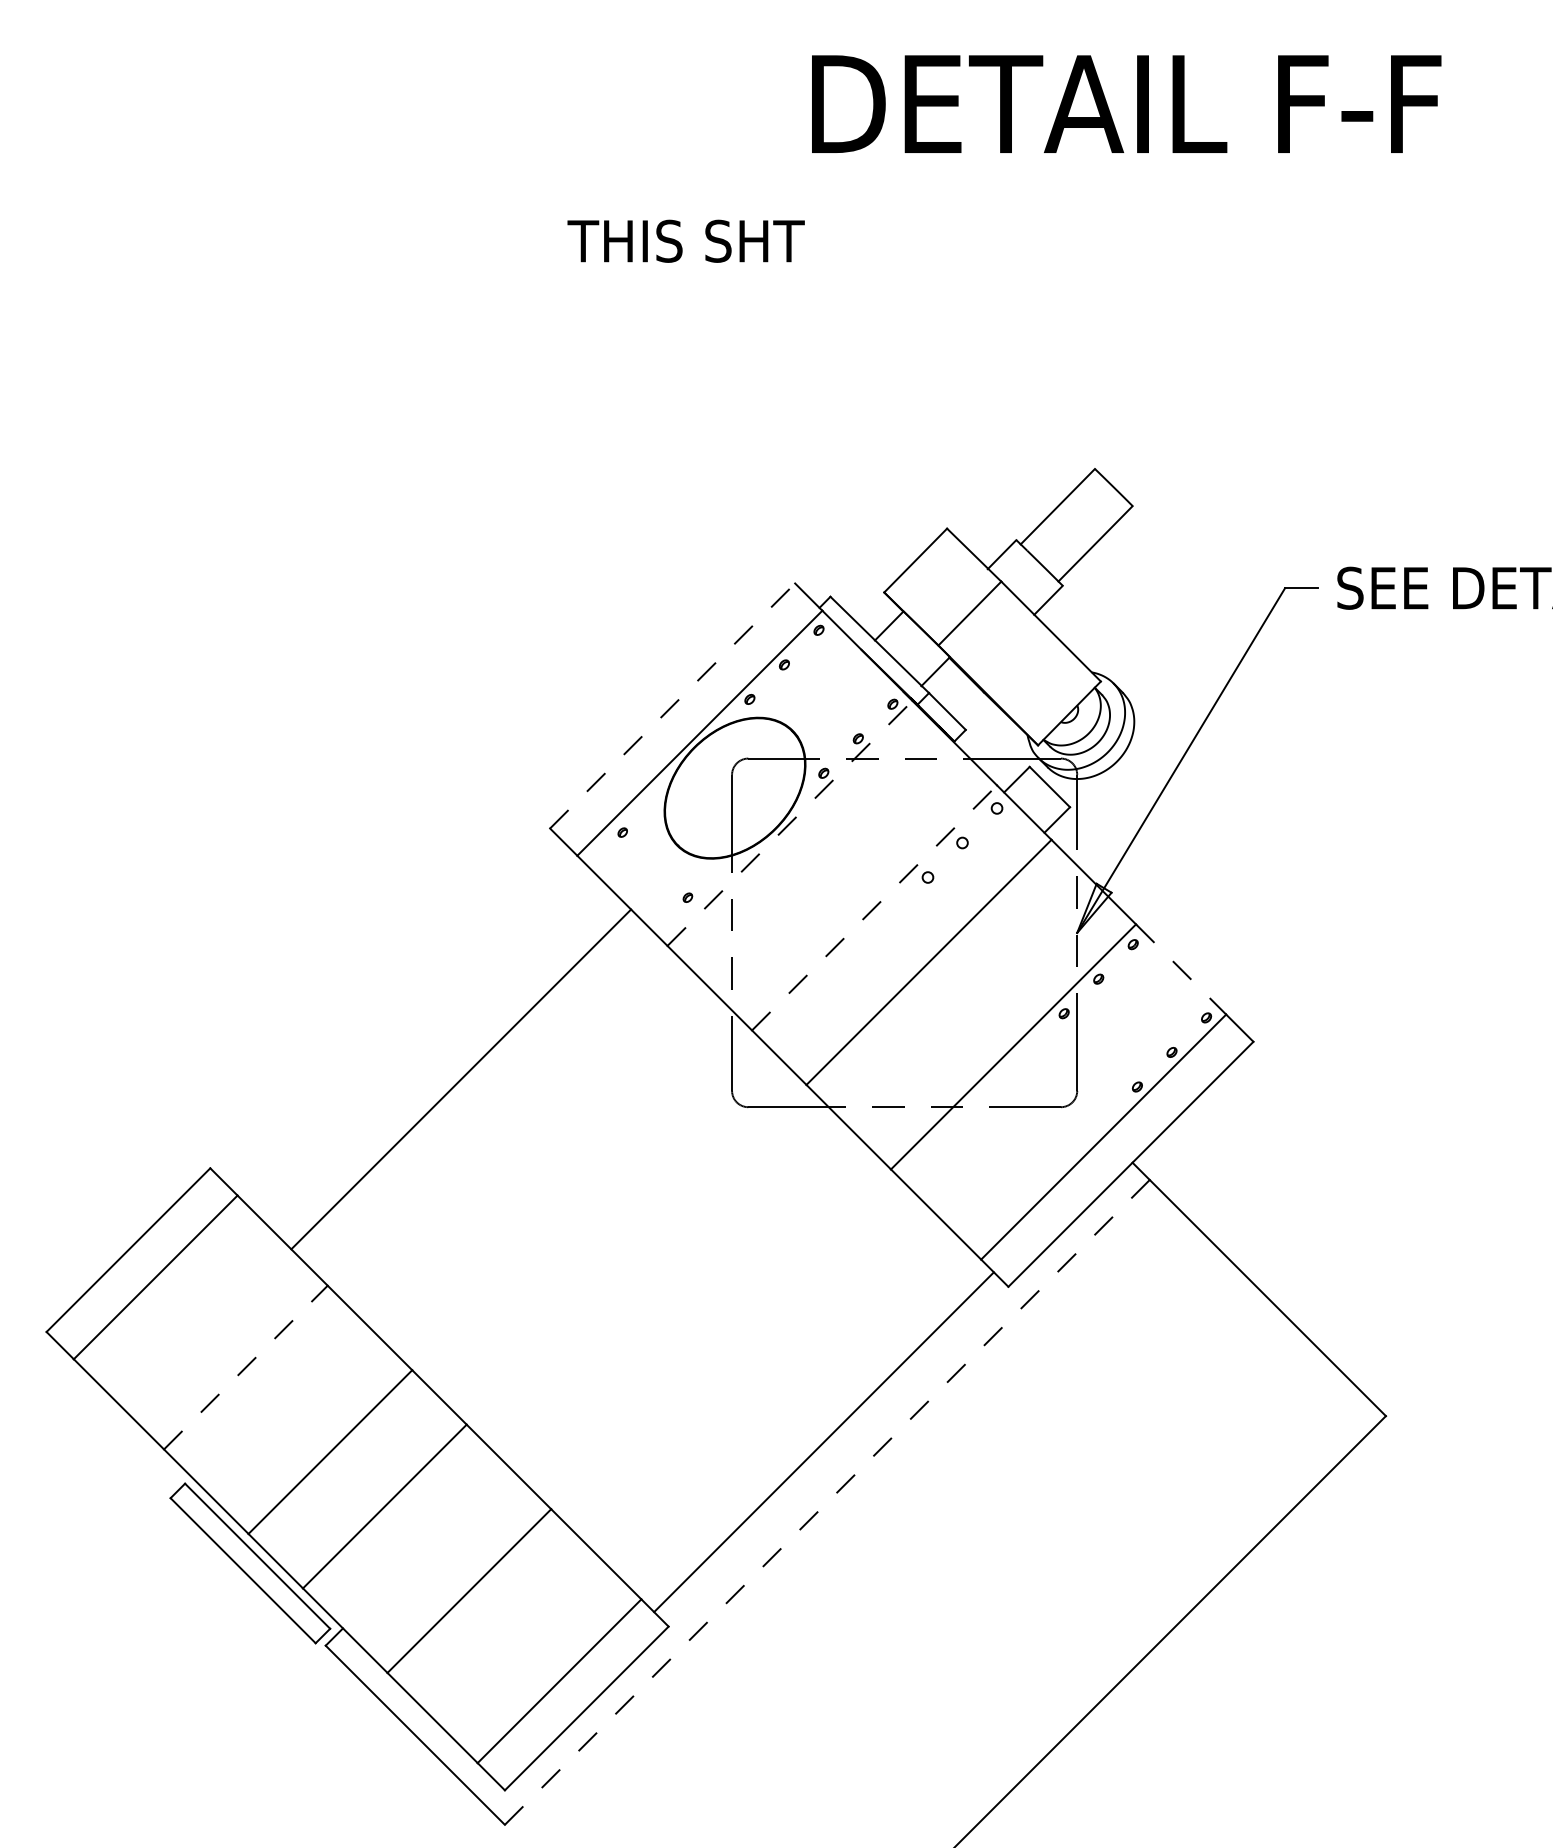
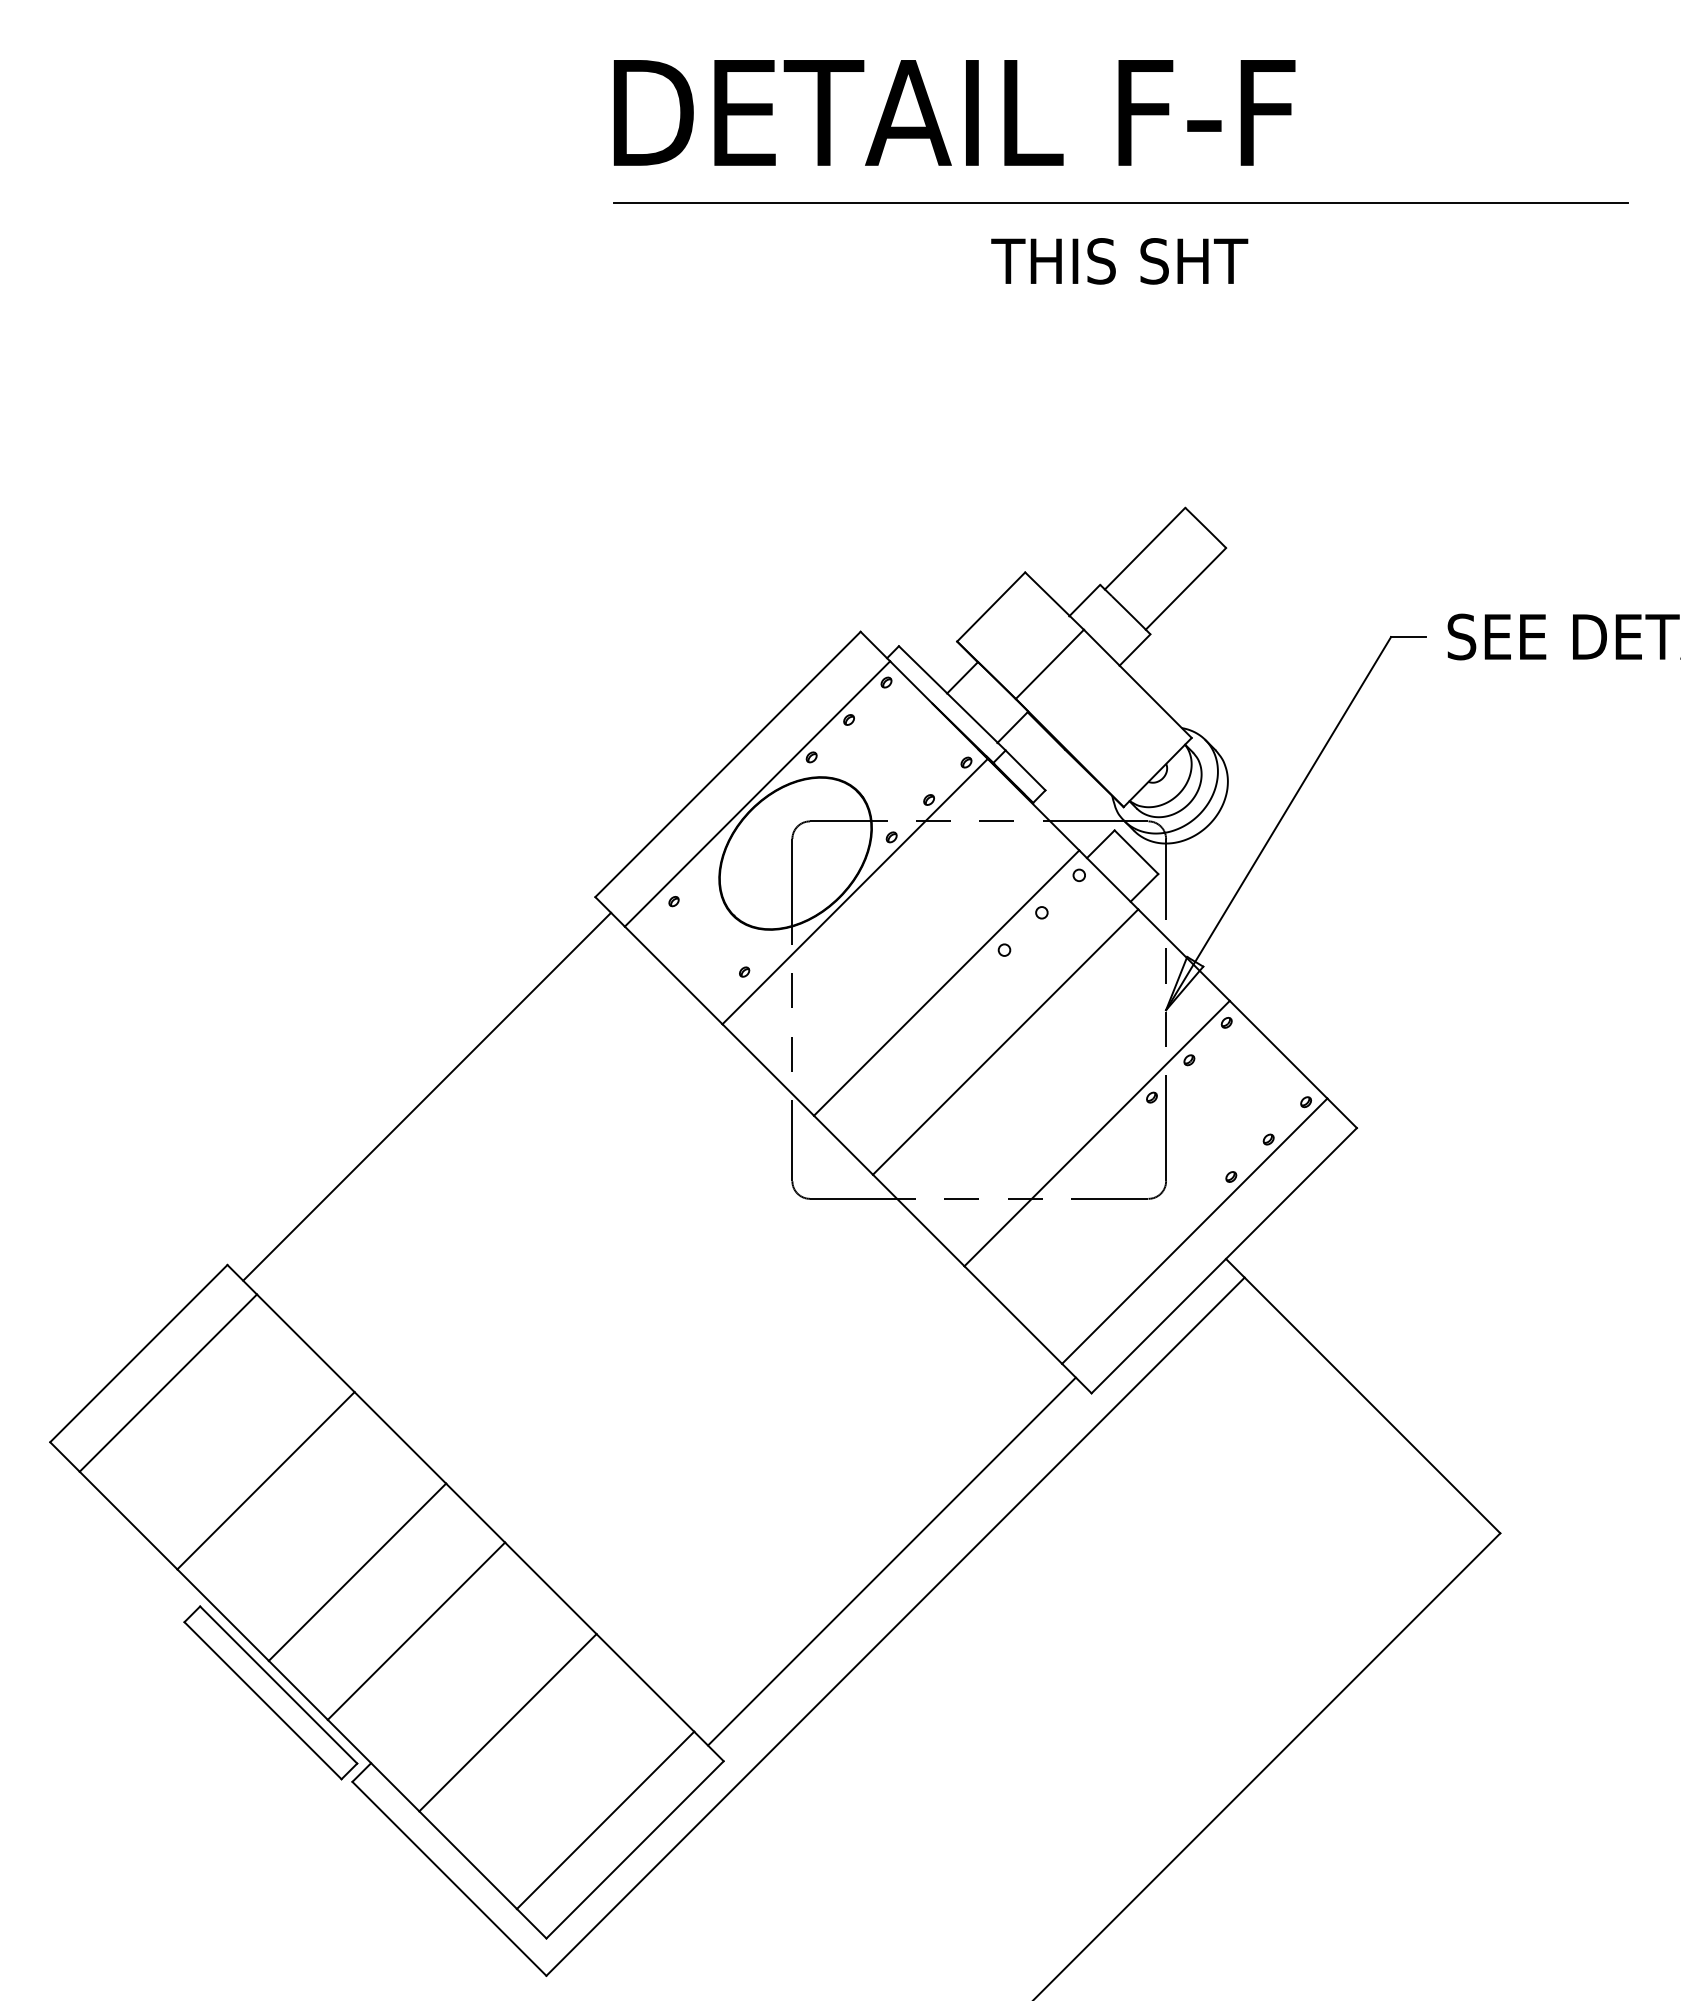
text: (1126, 103) -> (954, 112), moved
line: (1036, 186) -> (1121, 202), added
text: (685, 241) -> (1119, 261), moved
line: (673, 706) -> (728, 764), dashed -> solid
line: (790, 823) -> (855, 891), dashed -> solid
line: (874, 908) -> (946, 983), dashed -> solid
line: (1181, 970) -> (1278, 1050), dashed -> solid
line: (461, 1079) -> (427, 1096), moved
line: (246, 1367) -> (266, 1480), dashed -> solid
line: (827, 1502) -> (895, 1626), dashed -> solid

